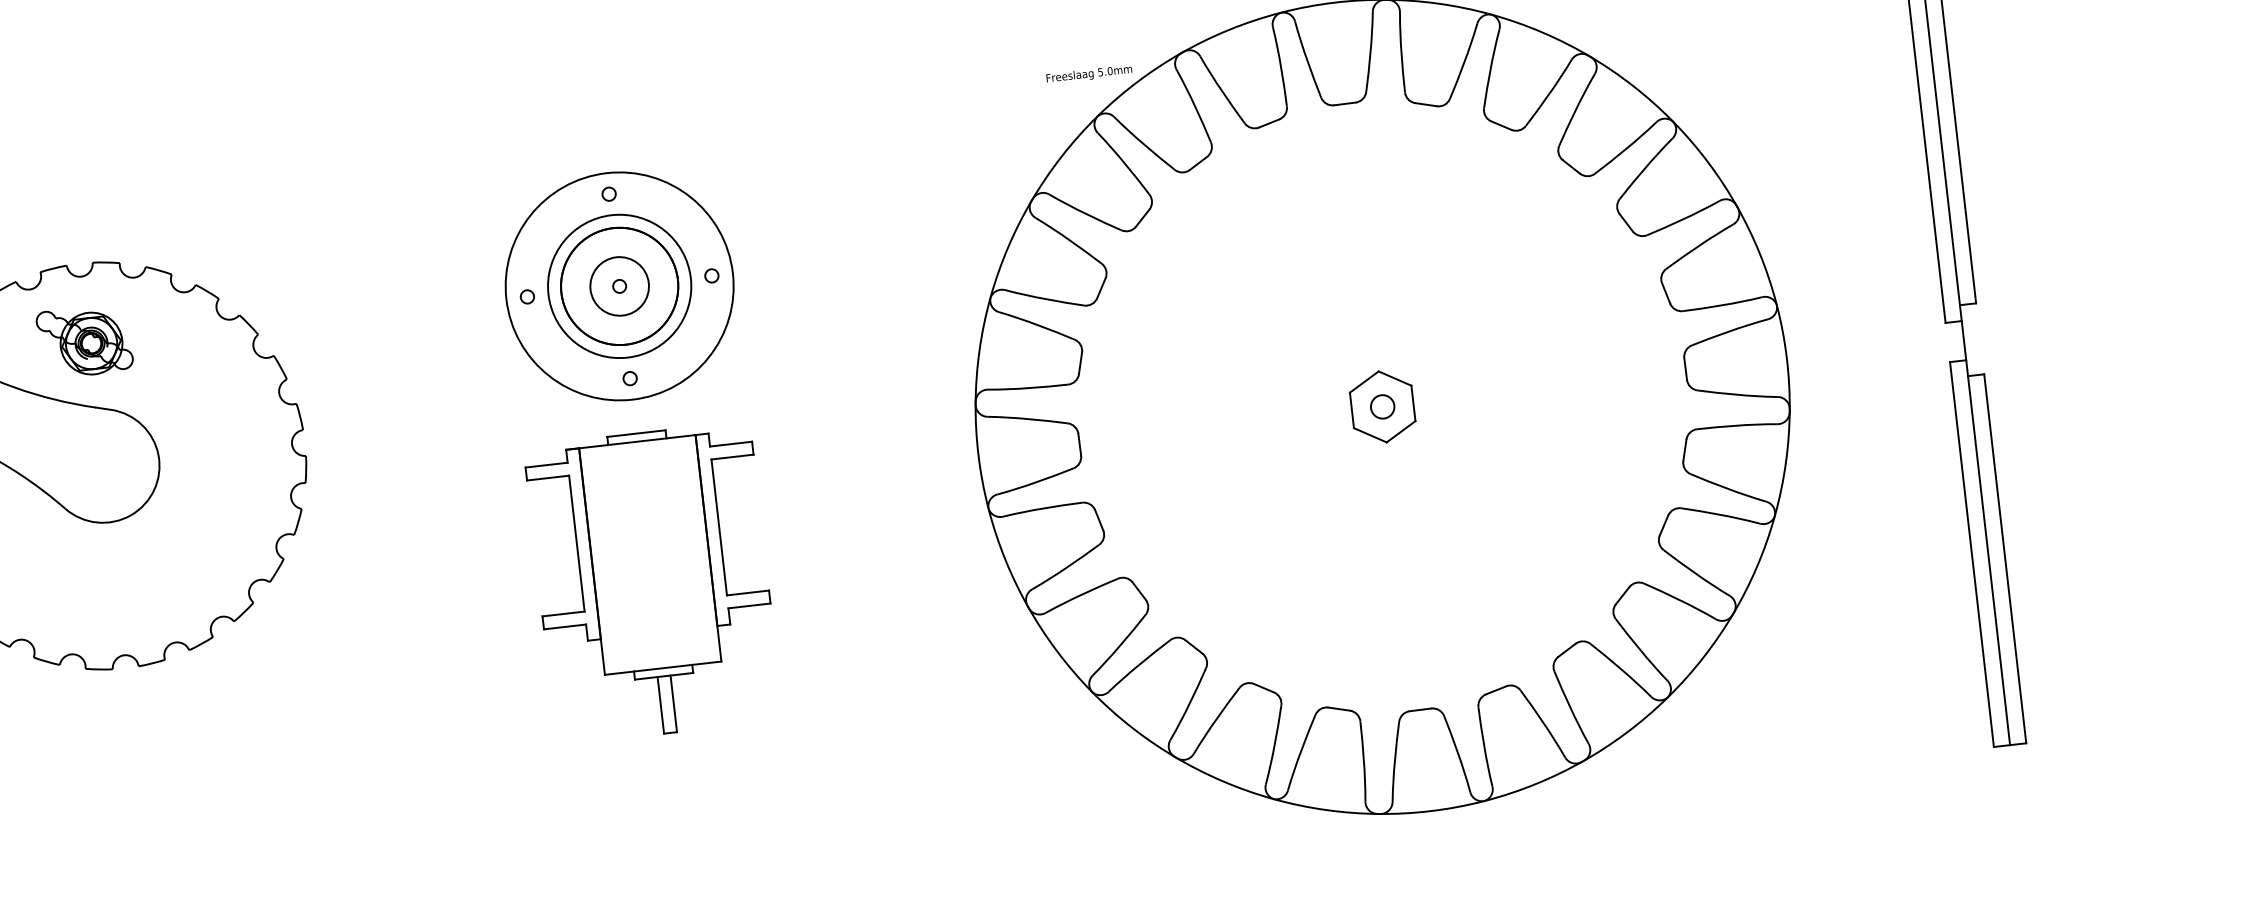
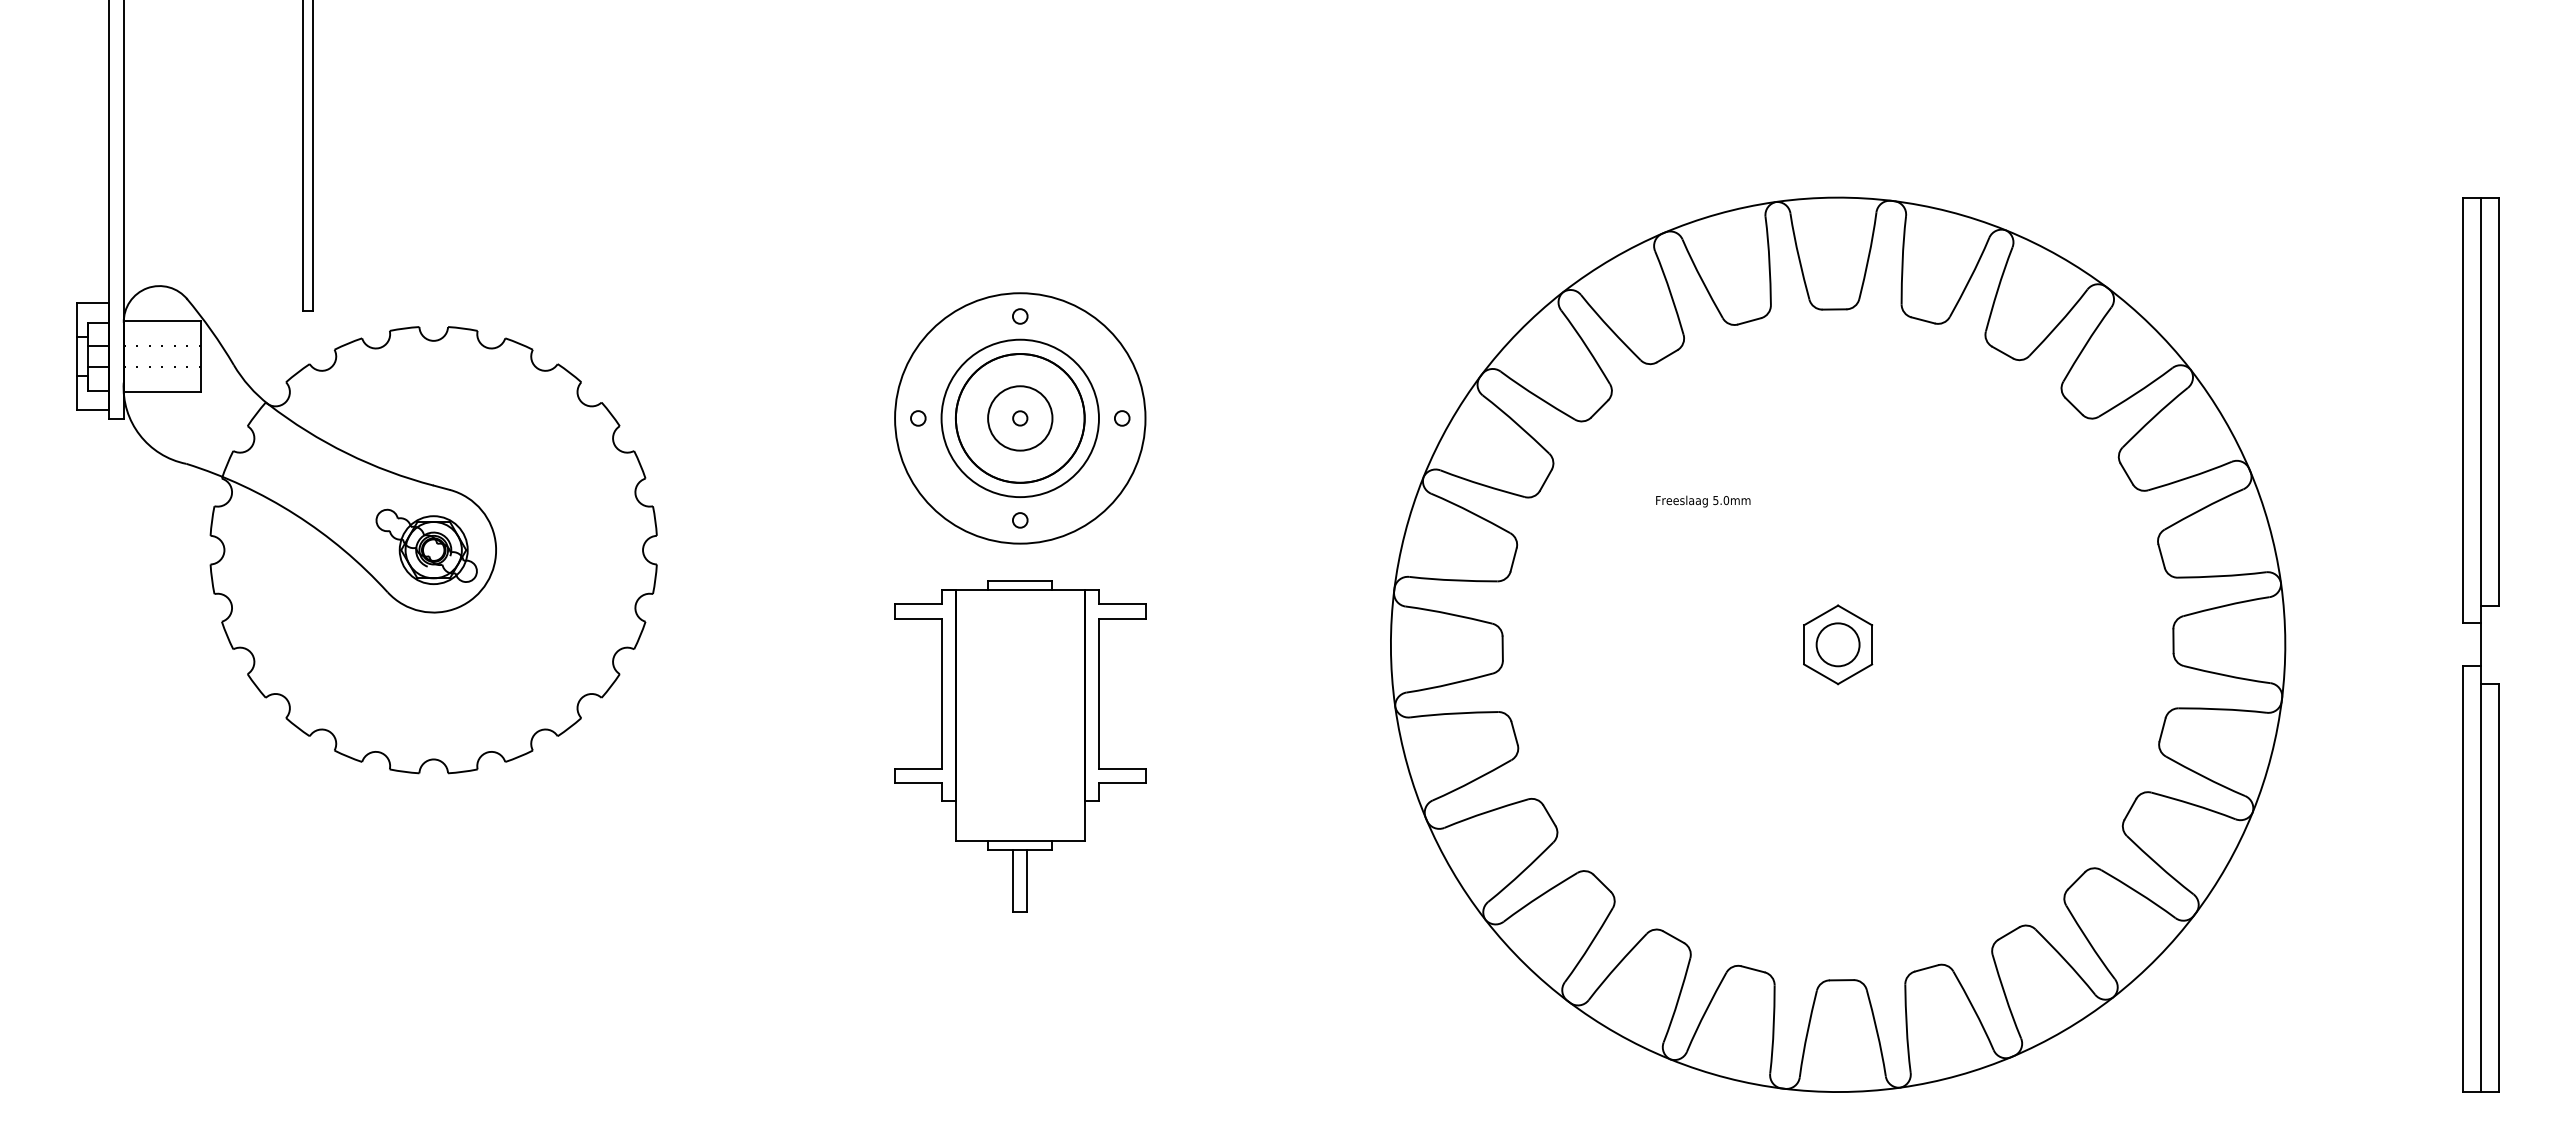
text: (1089, 74) -> (1703, 501), moved
part: (84, 341) -> (426, 546), moved
circle: (1382, 406) -> (1837, 644), size x1.67

